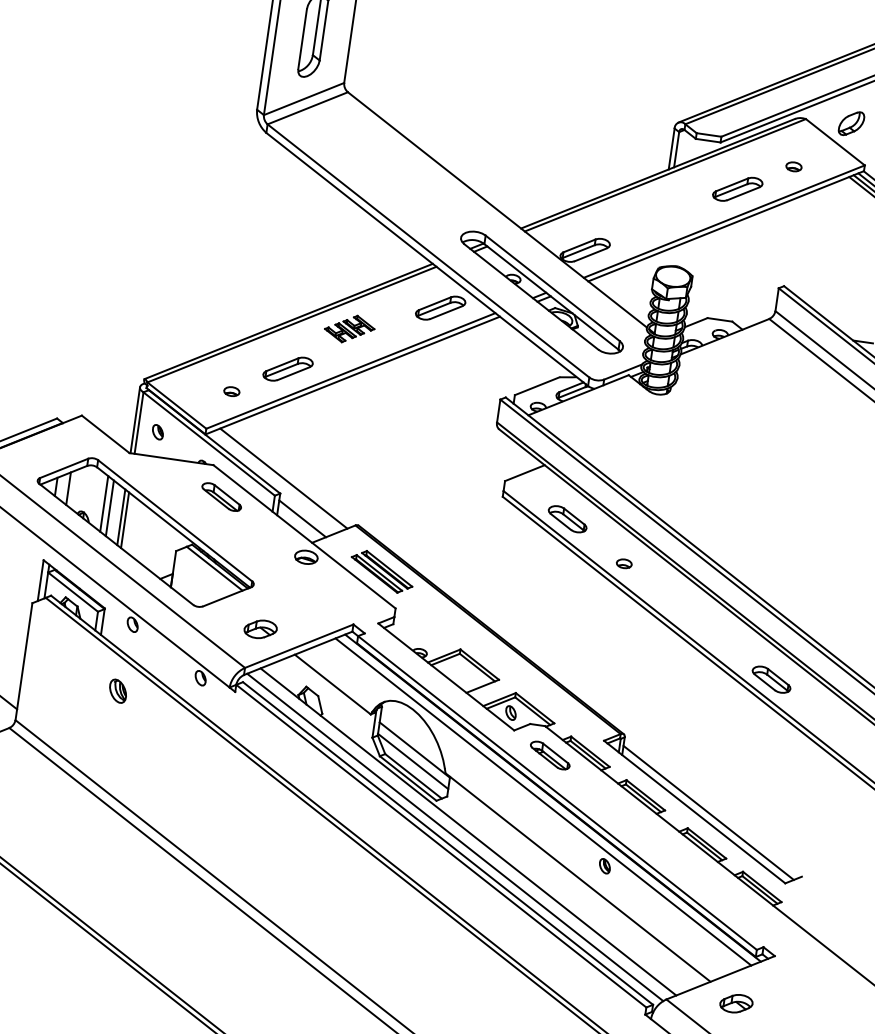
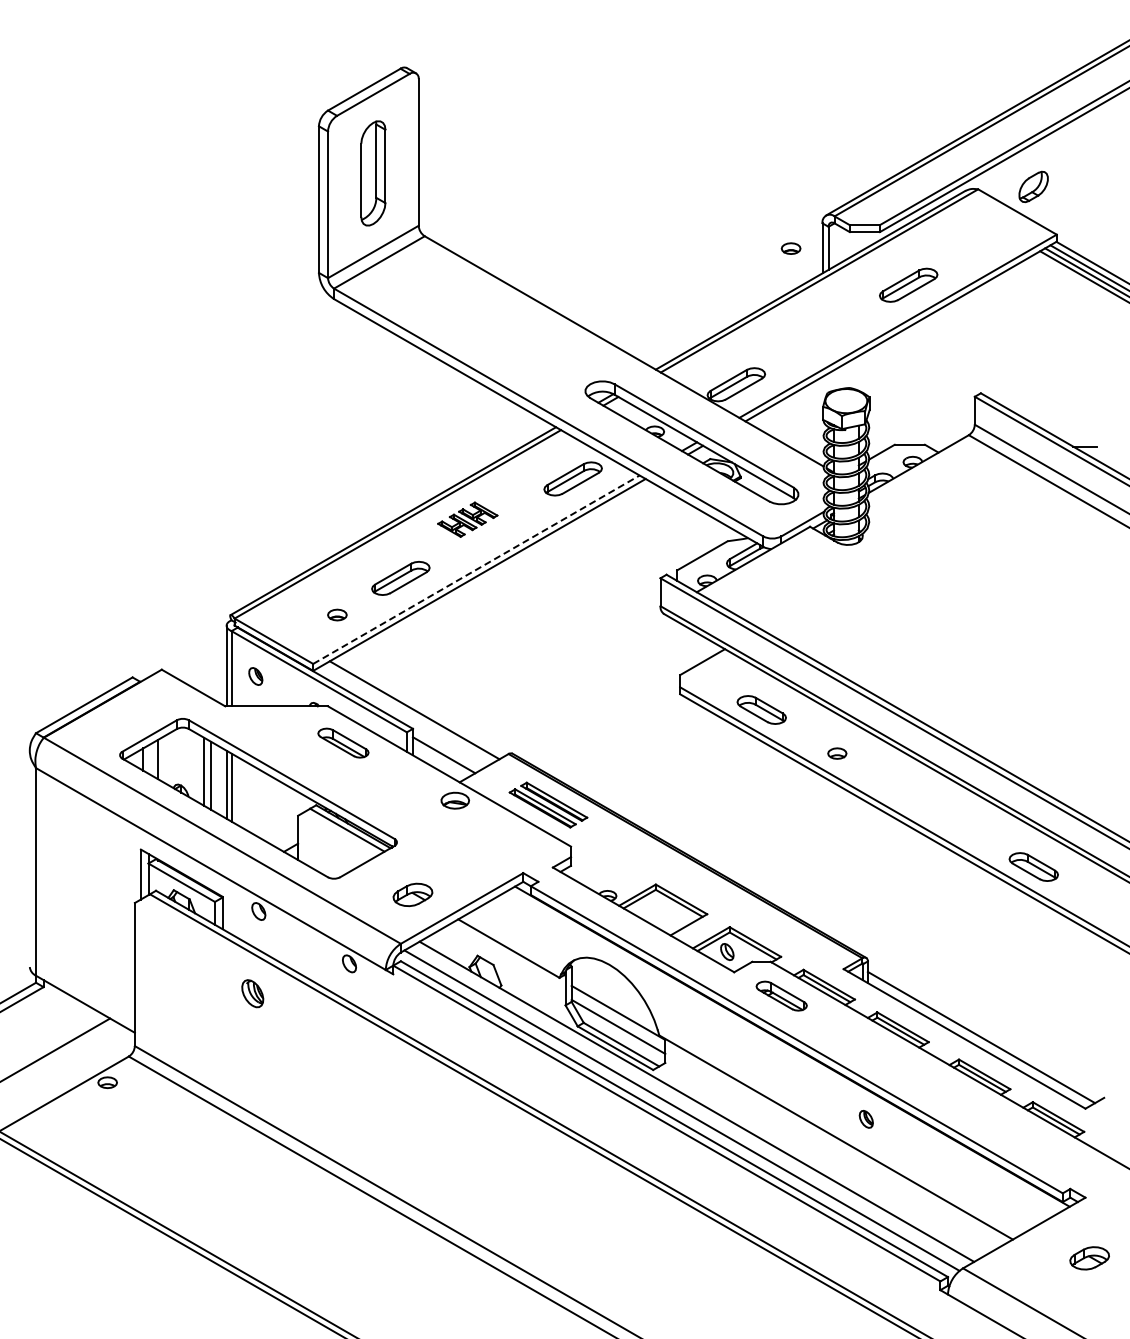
part: (793, 166) -> (790, 248), moved
line: (350, 370) -> (476, 569), solid -> dashed
line: (543, 801) -> (781, 1052), removed
part: (736, 1003) -> (1089, 1258), moved

